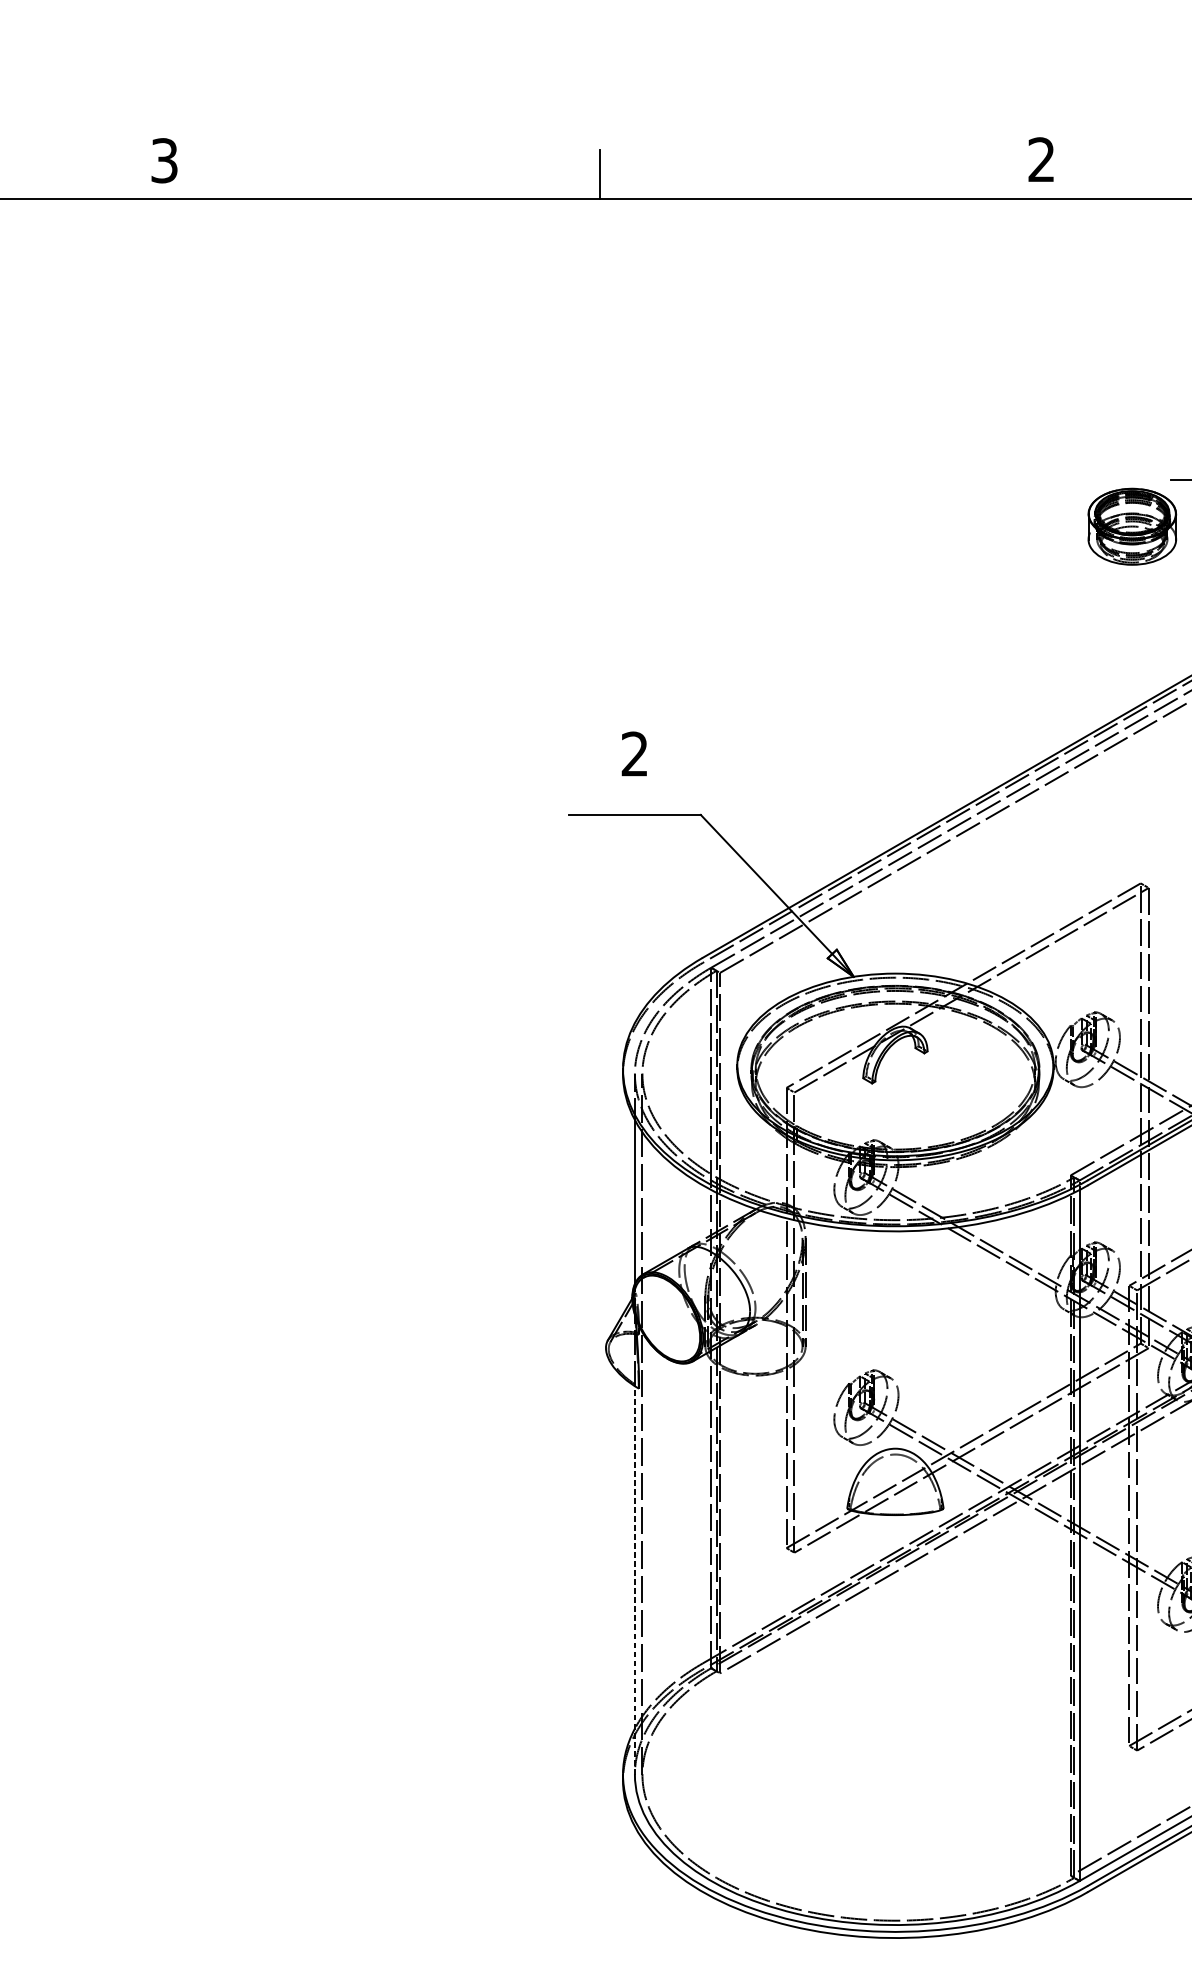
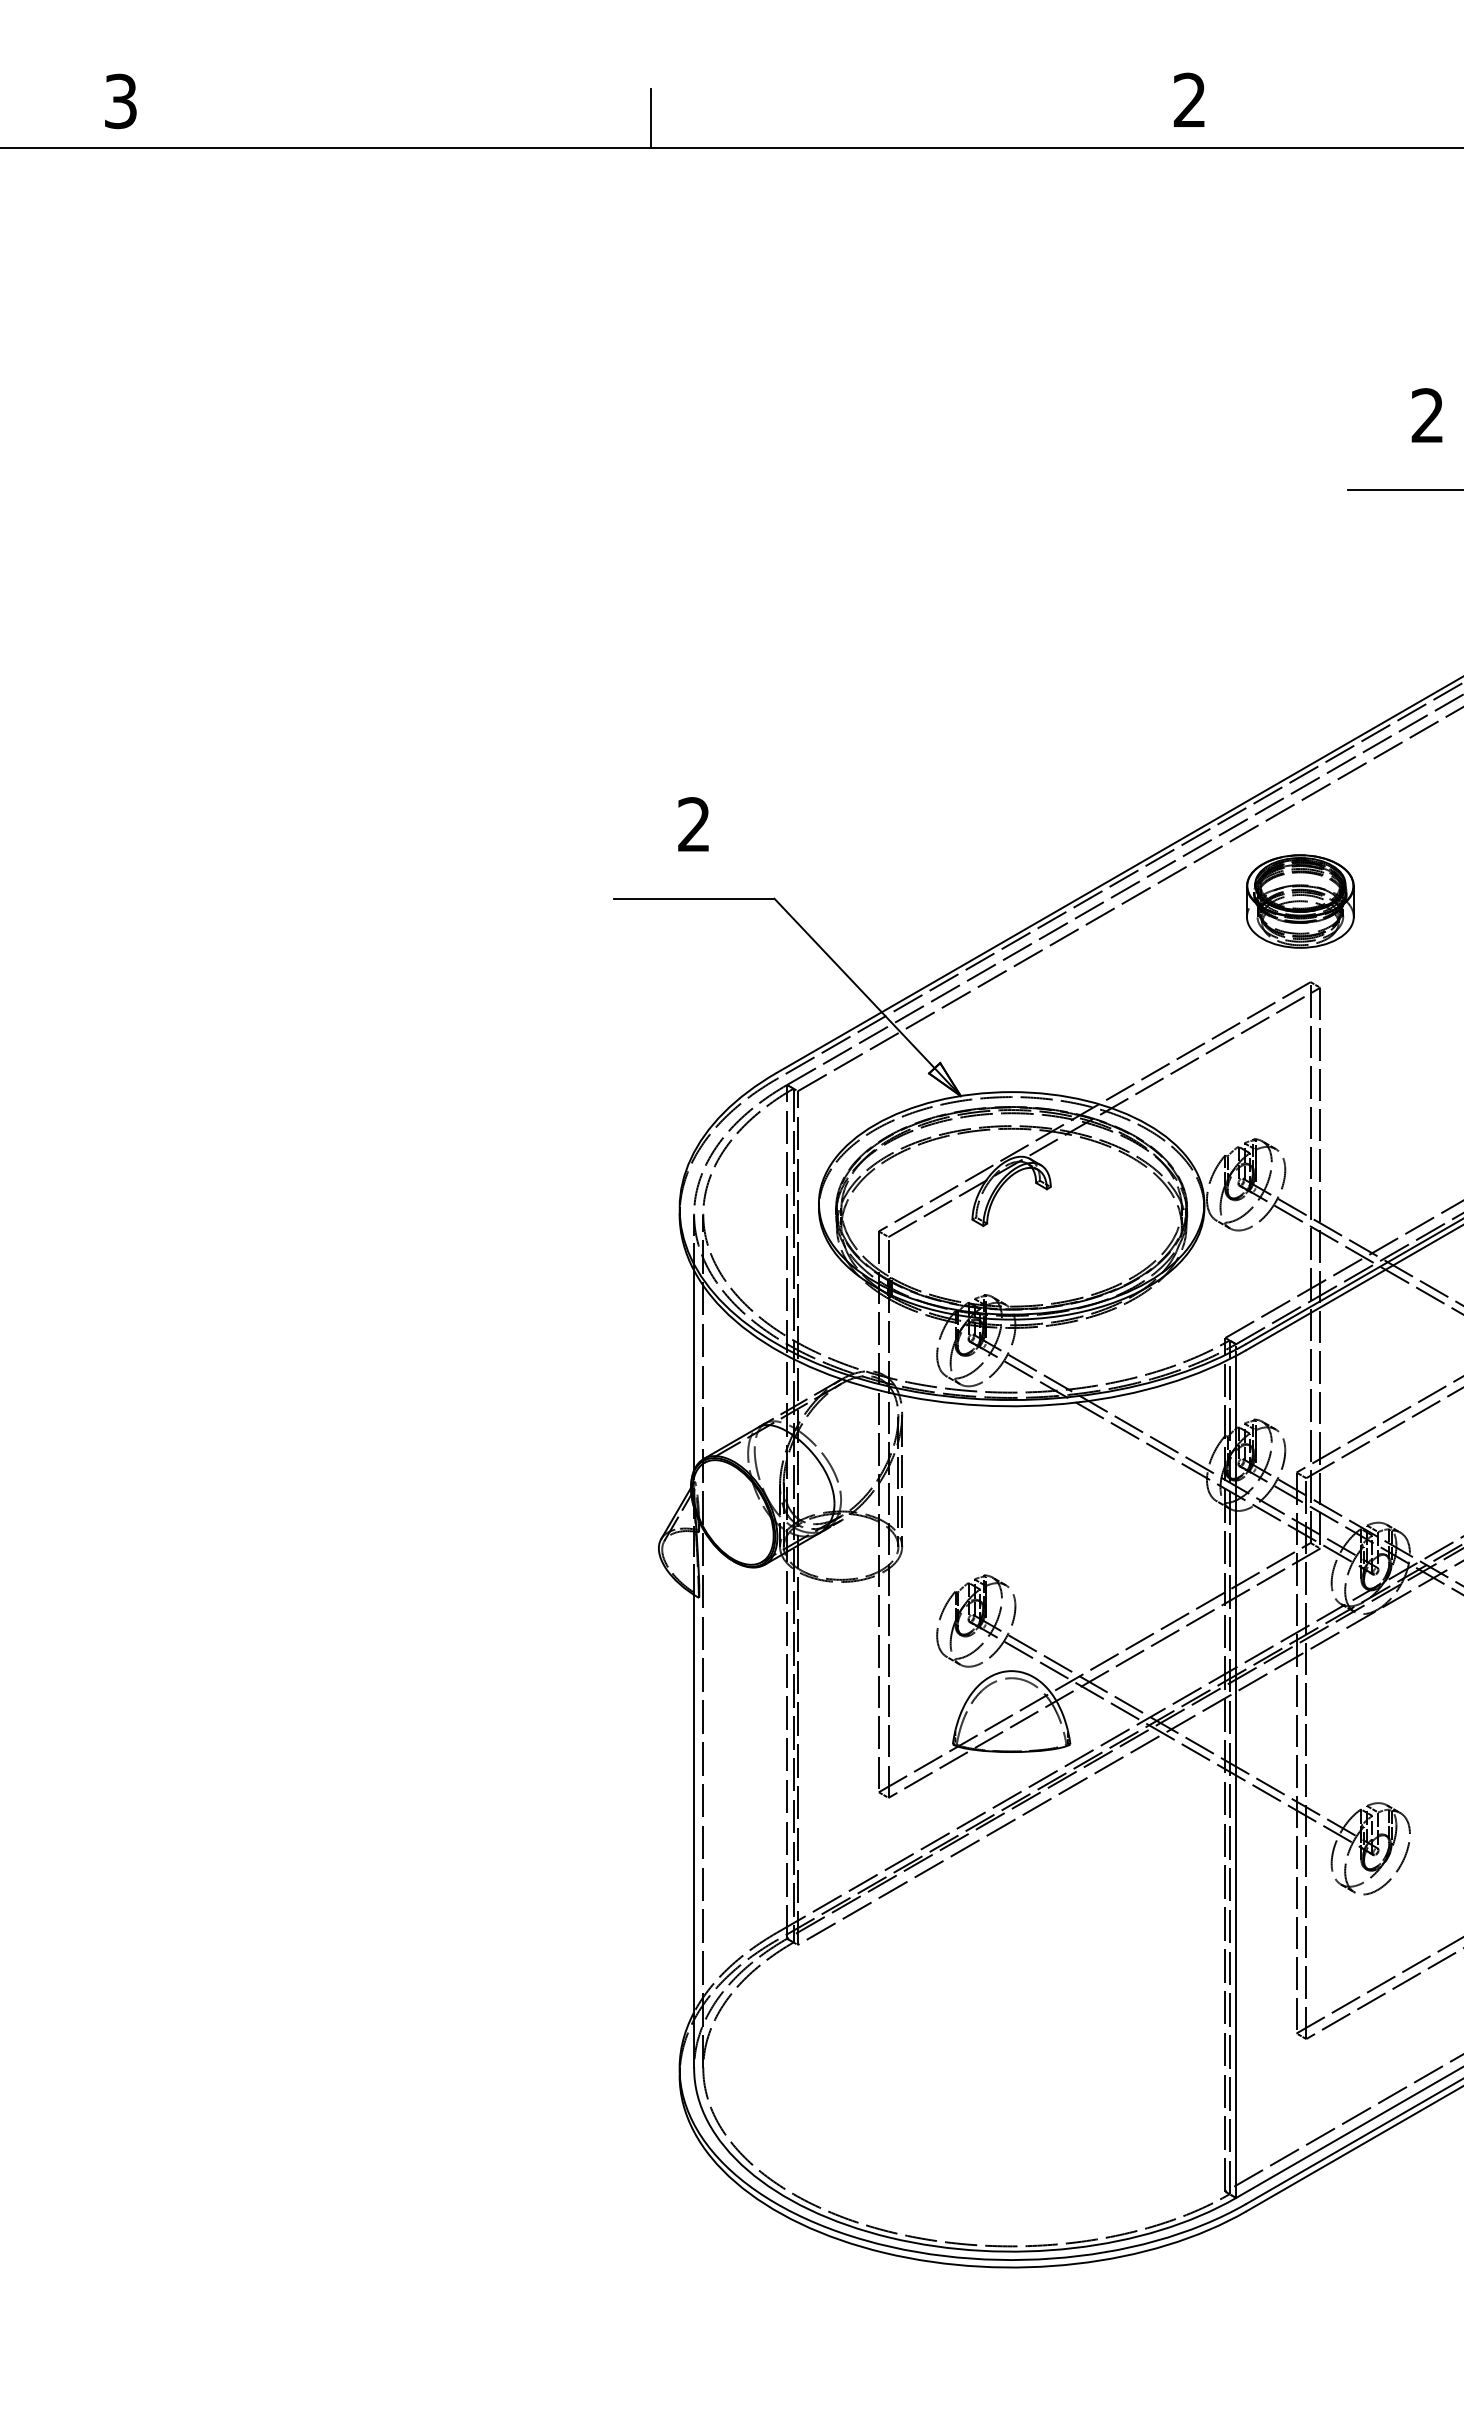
part: (1132, 526) -> (1300, 901), moved
line: (635, 1580) -> (694, 1831), dashed -> solid

